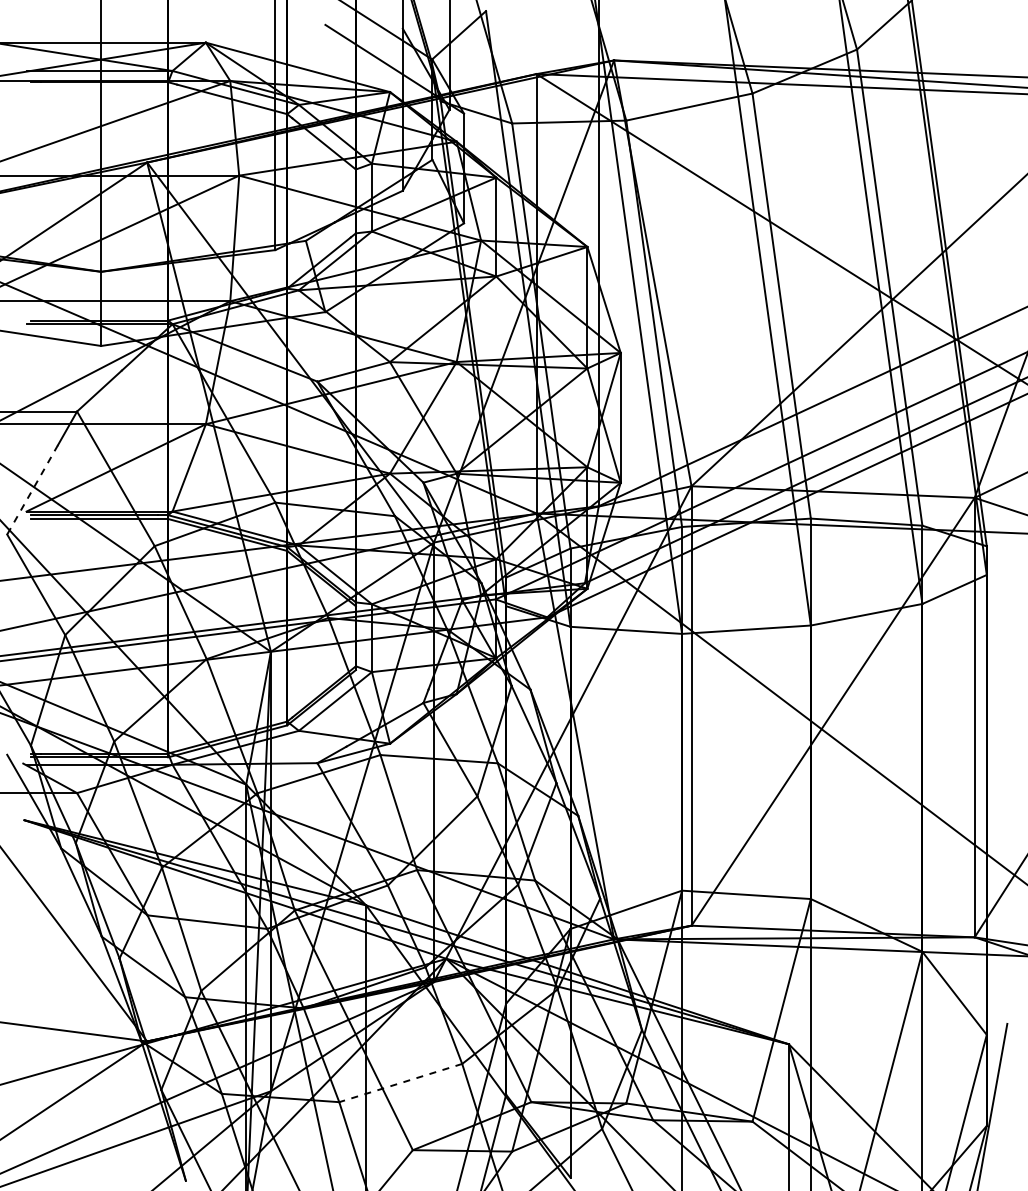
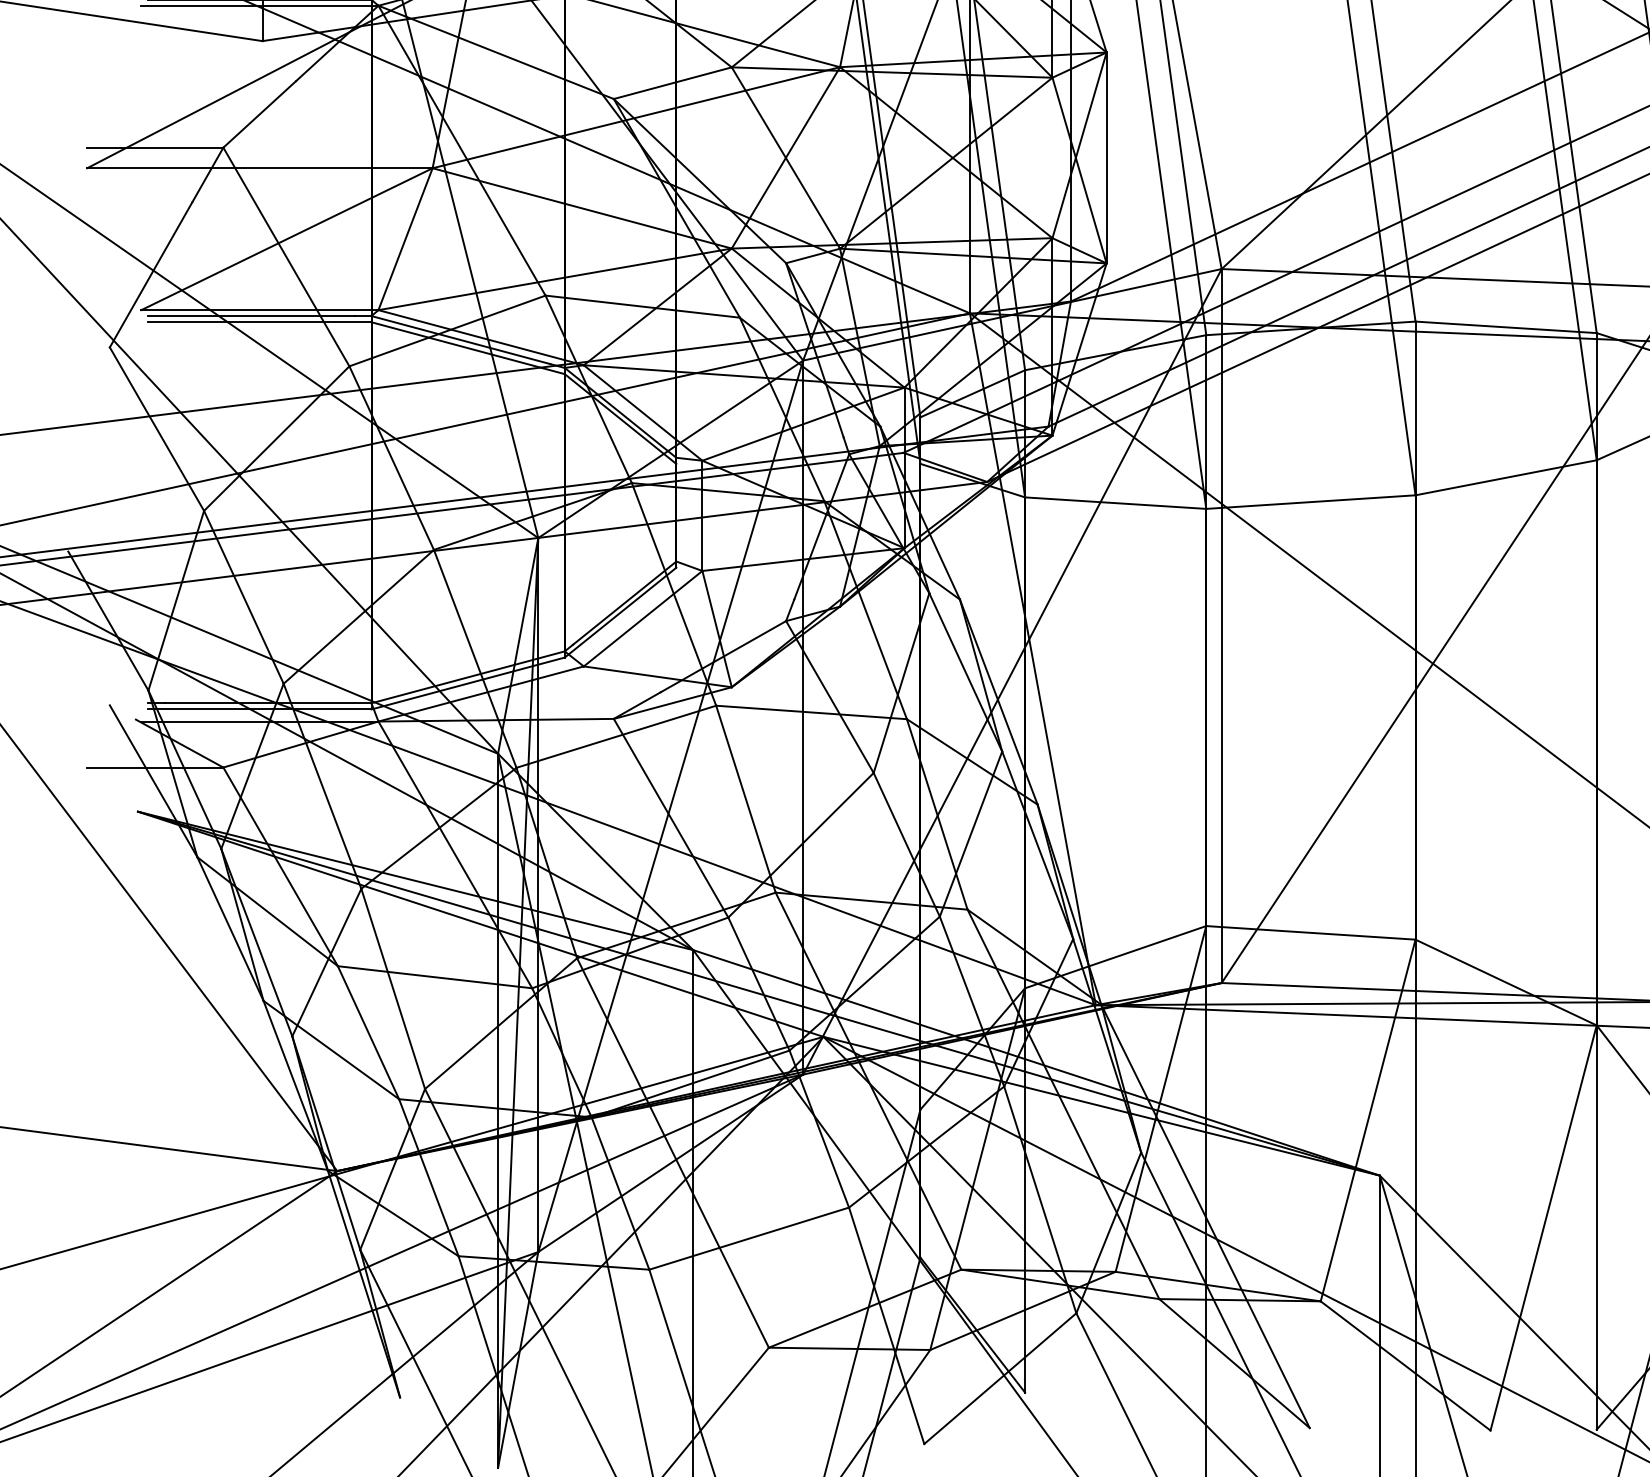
line: (32, 490) -> (150, 275), dashed -> solid
line: (400, 1083) -> (748, 1239), dashed -> solid

